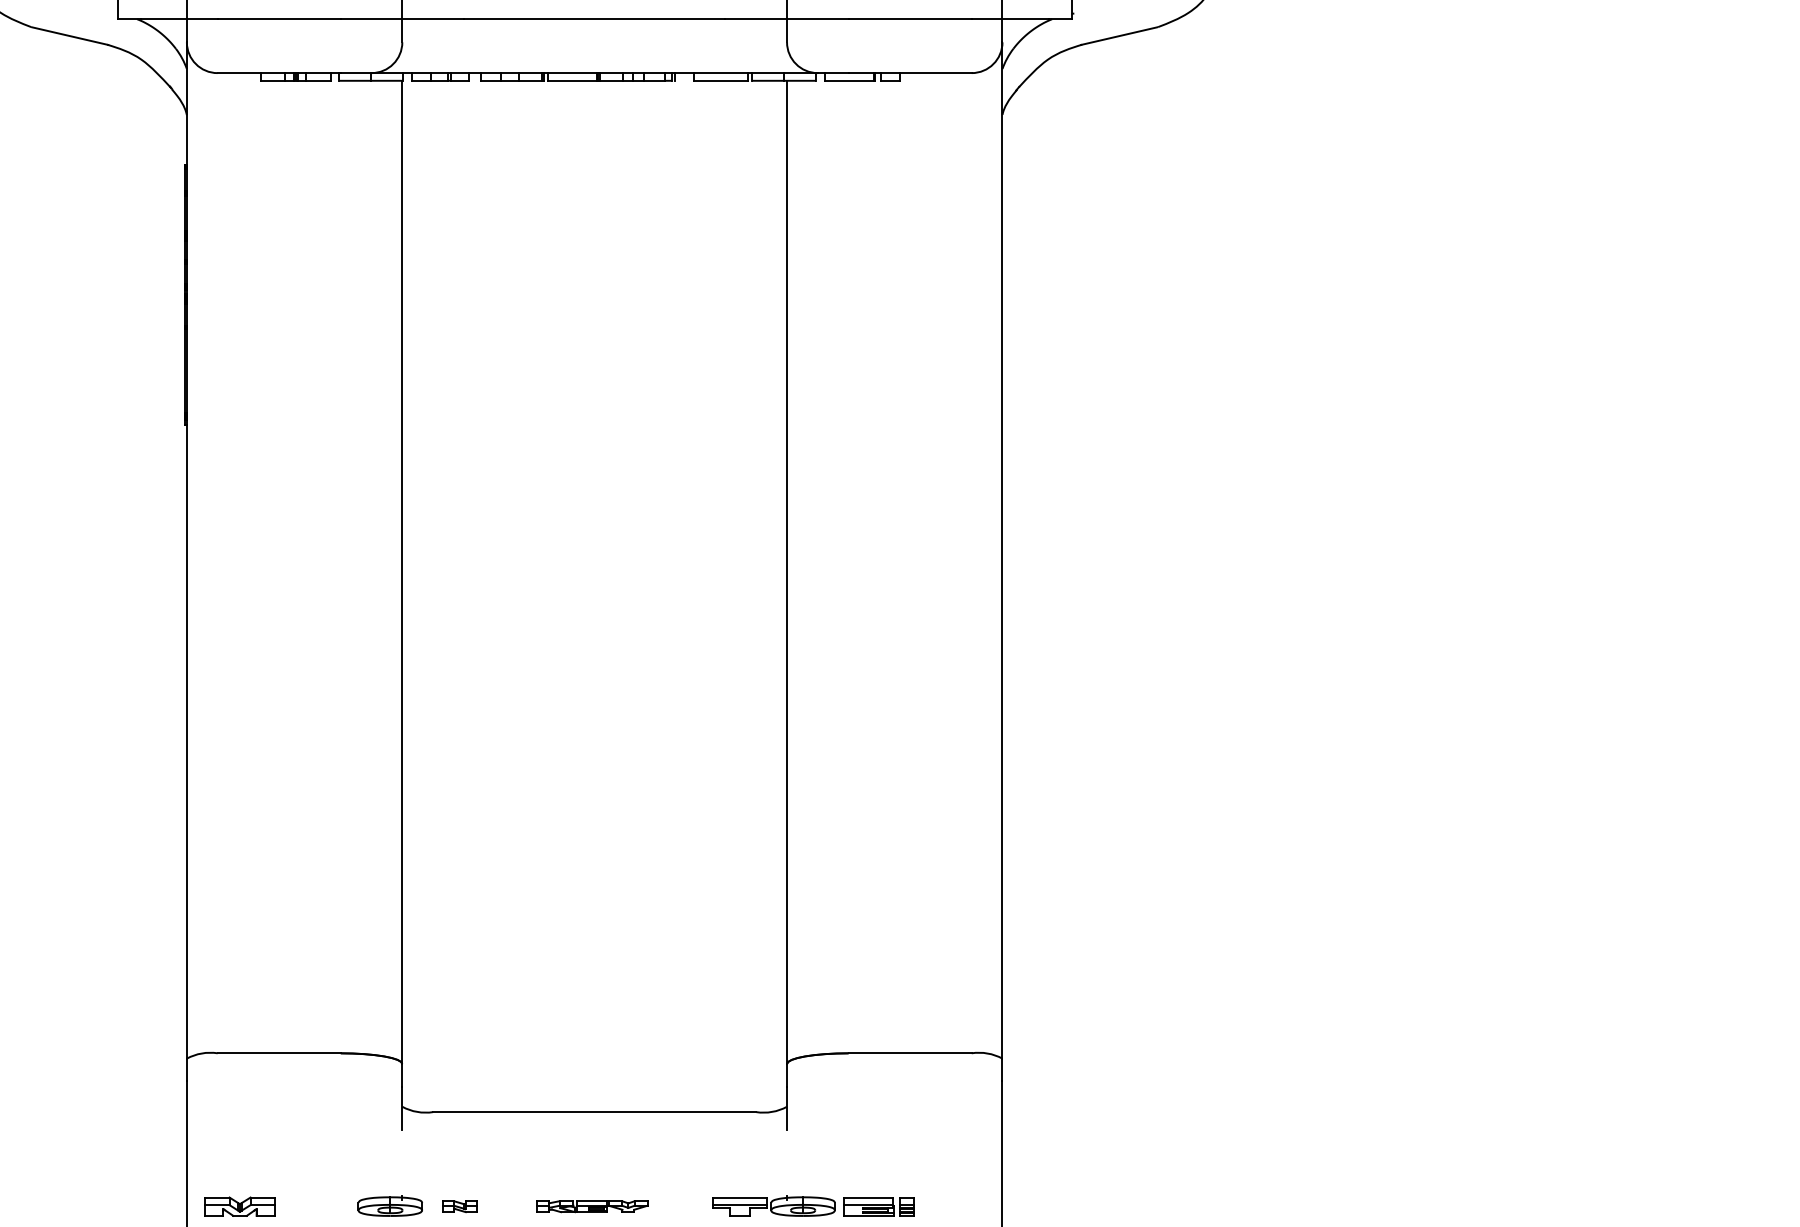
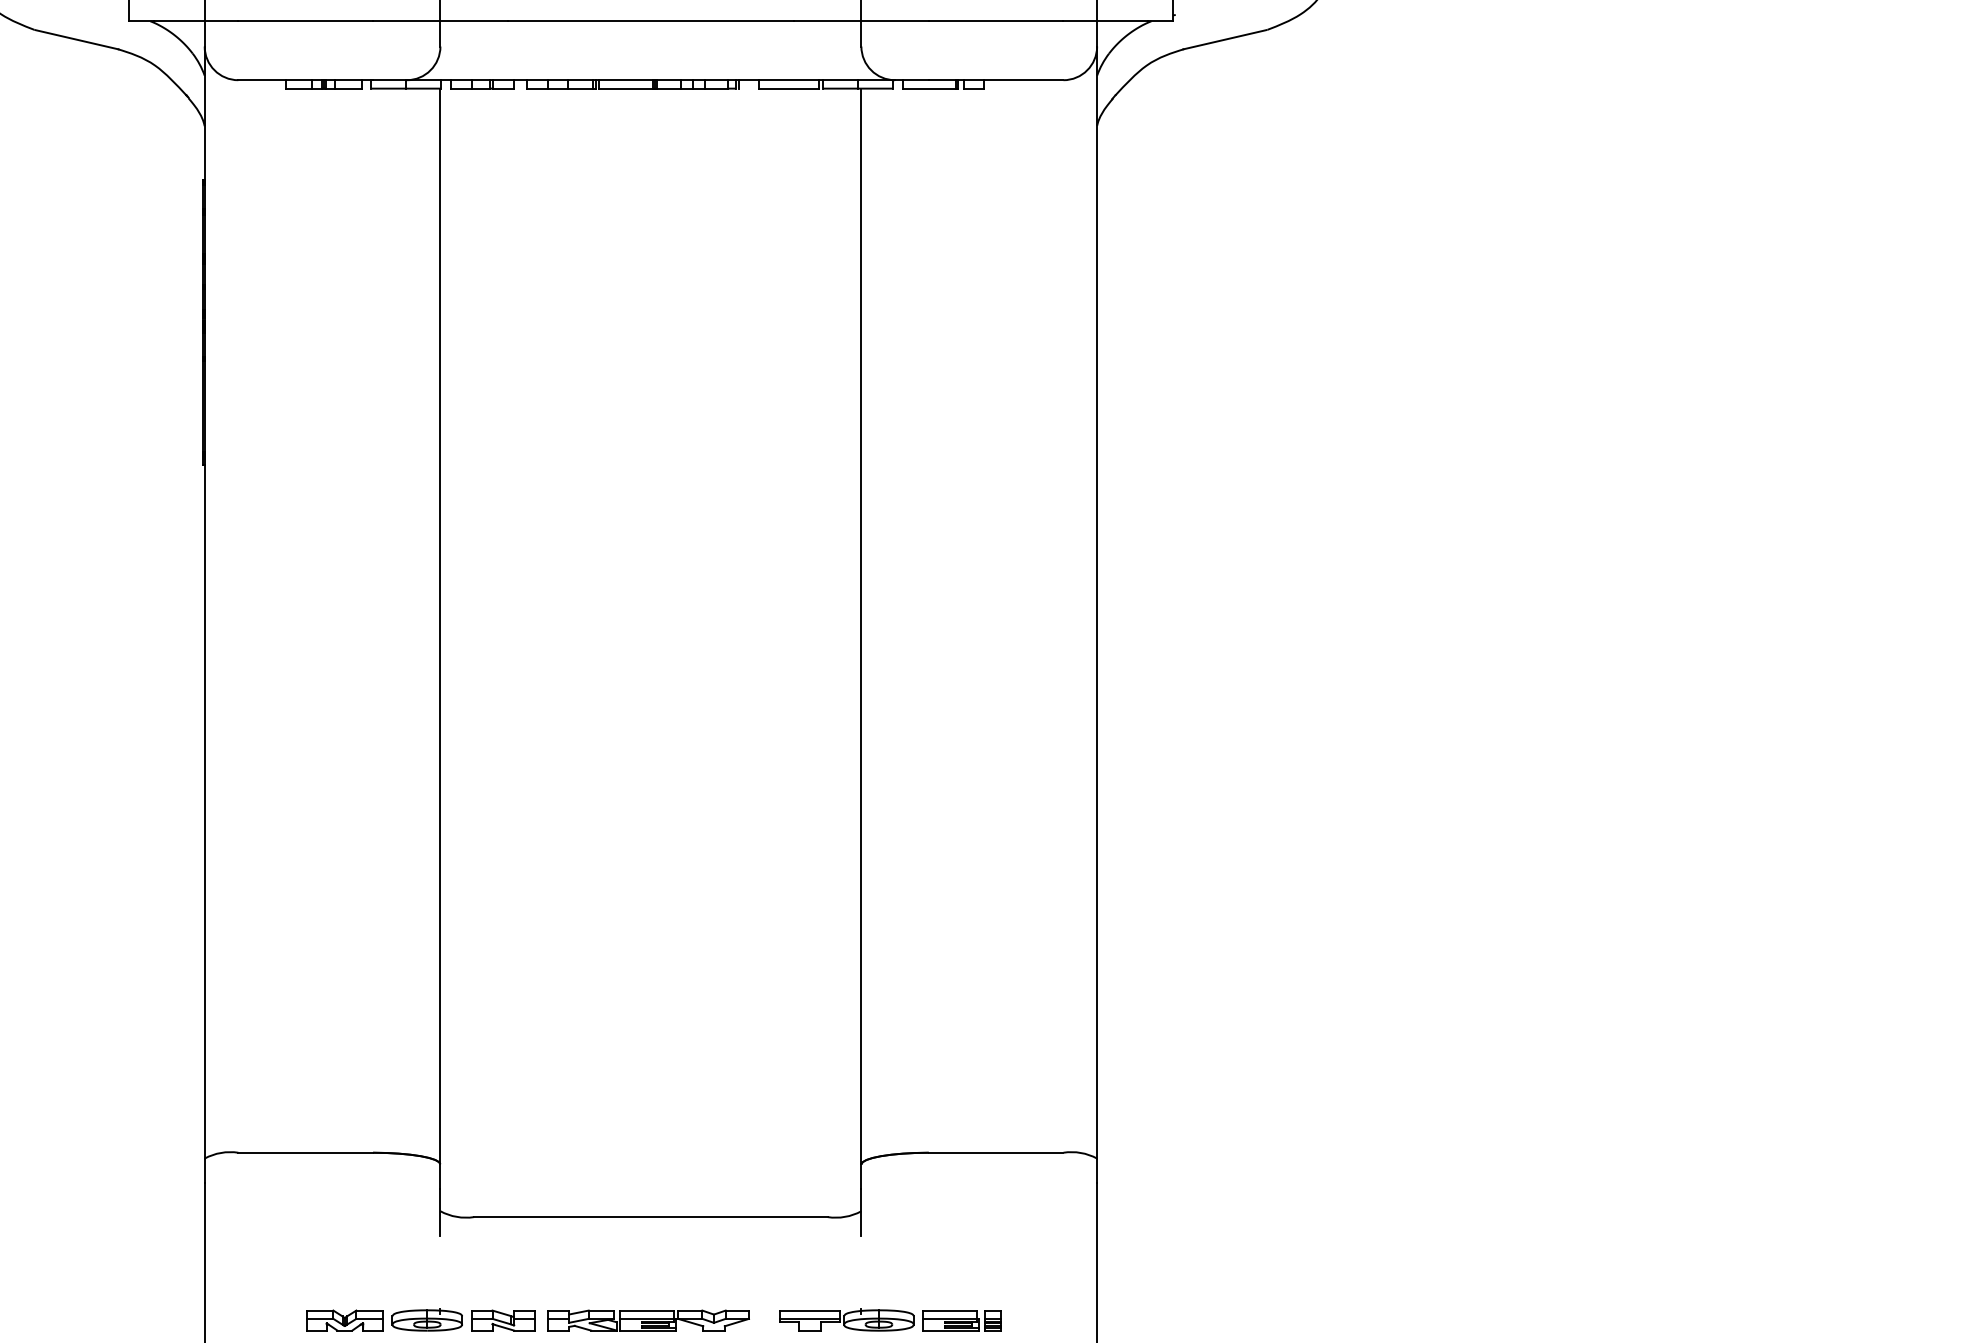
part: (239, 1206) -> (344, 1320), moved
part: (459, 1206) -> (503, 1320), size x1.67
part: (592, 1206) -> (648, 1320), size x1.67

